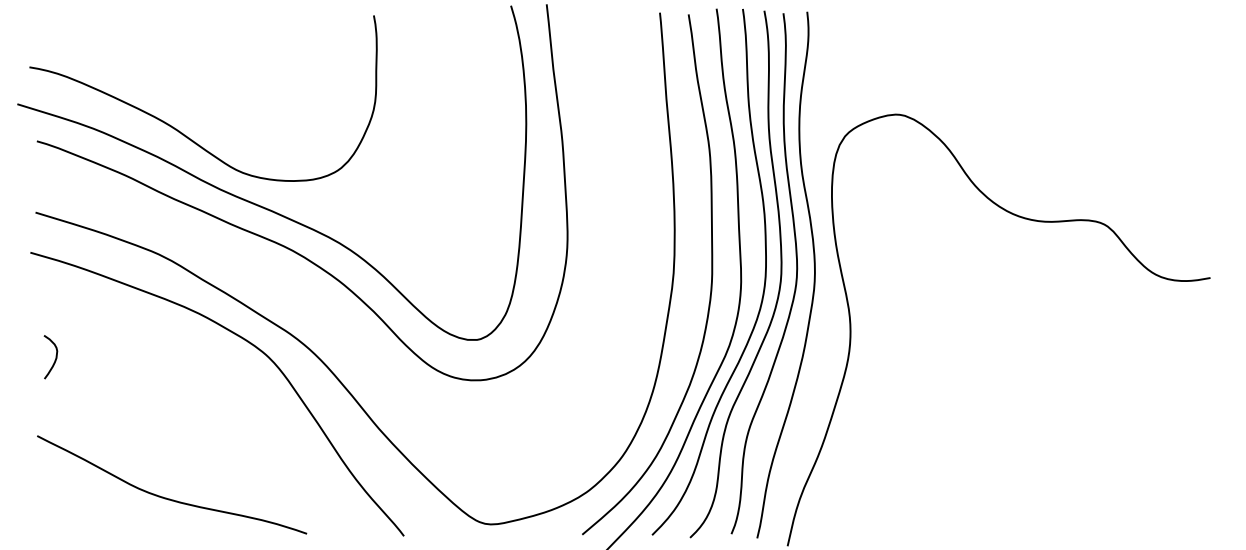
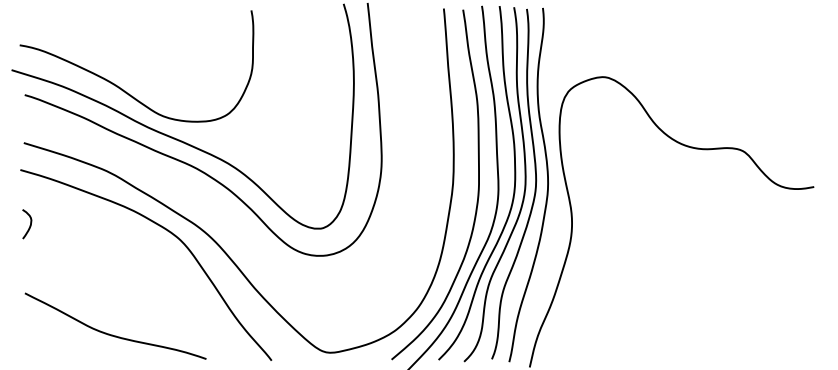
curve: (54, 358) -> (29, 225), moved

